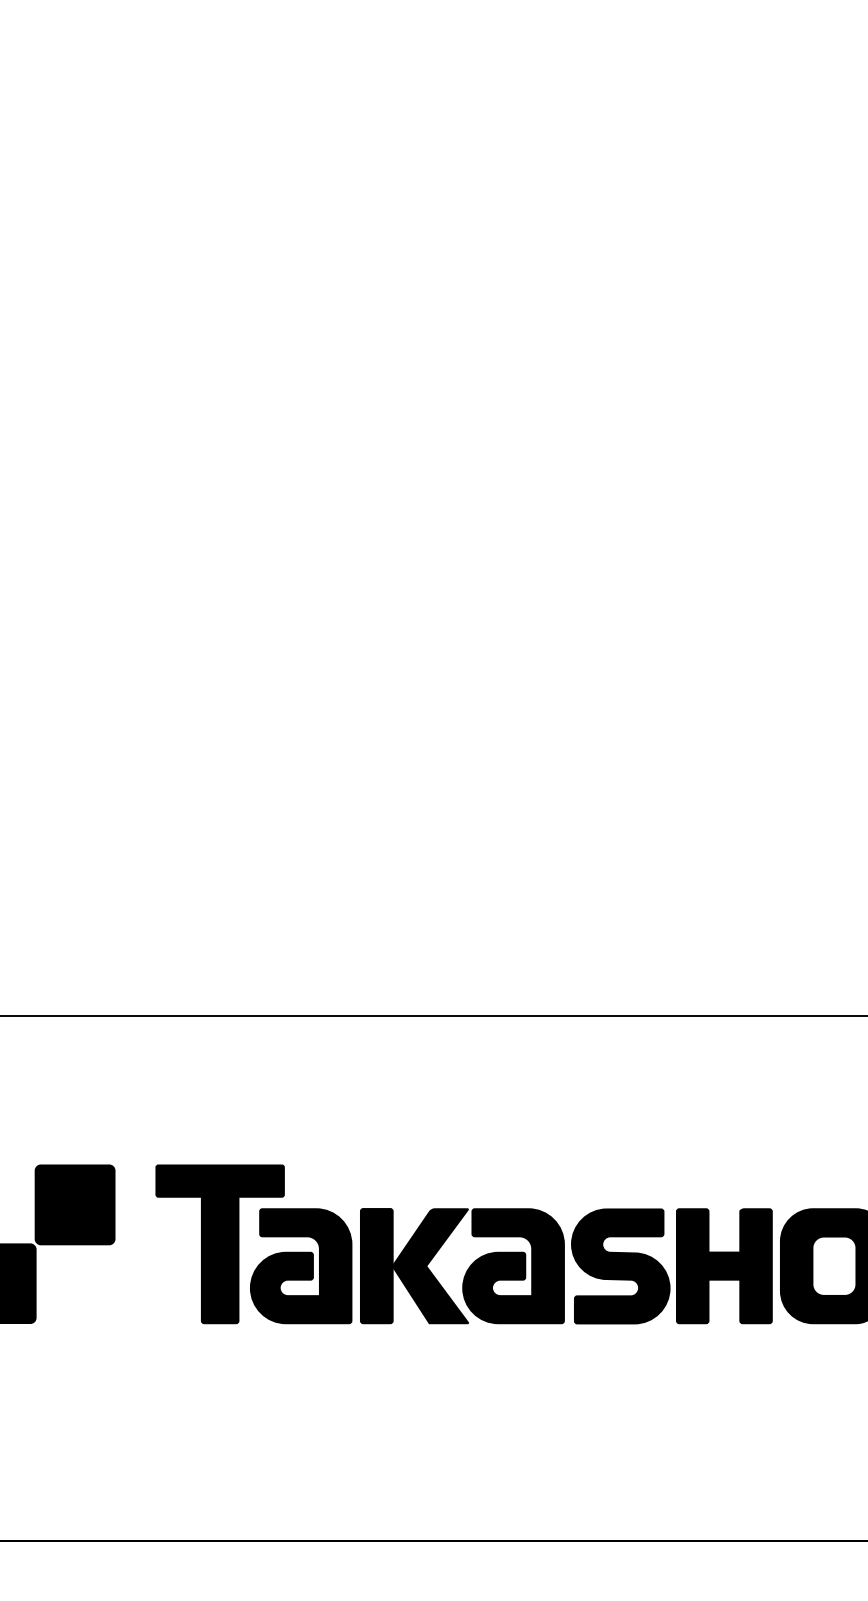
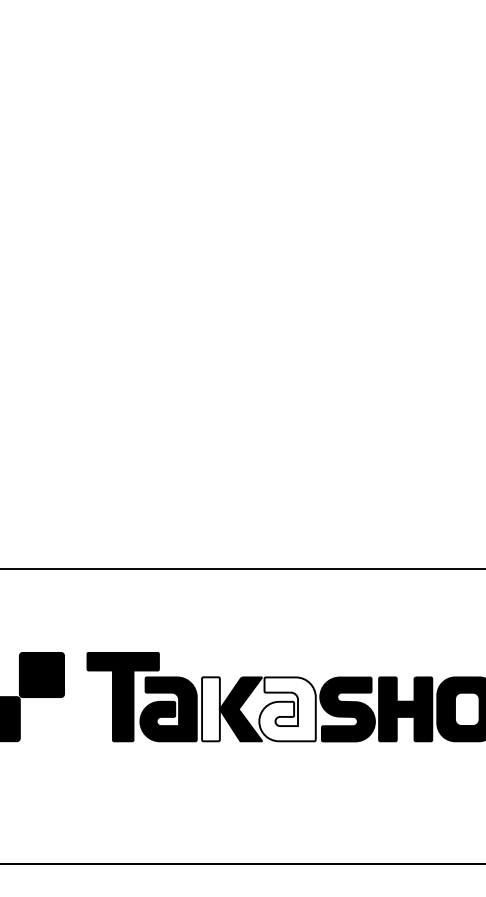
fill: (375, 1266) -> (210, 709), removed
fill: (513, 1266) -> (287, 709), removed

